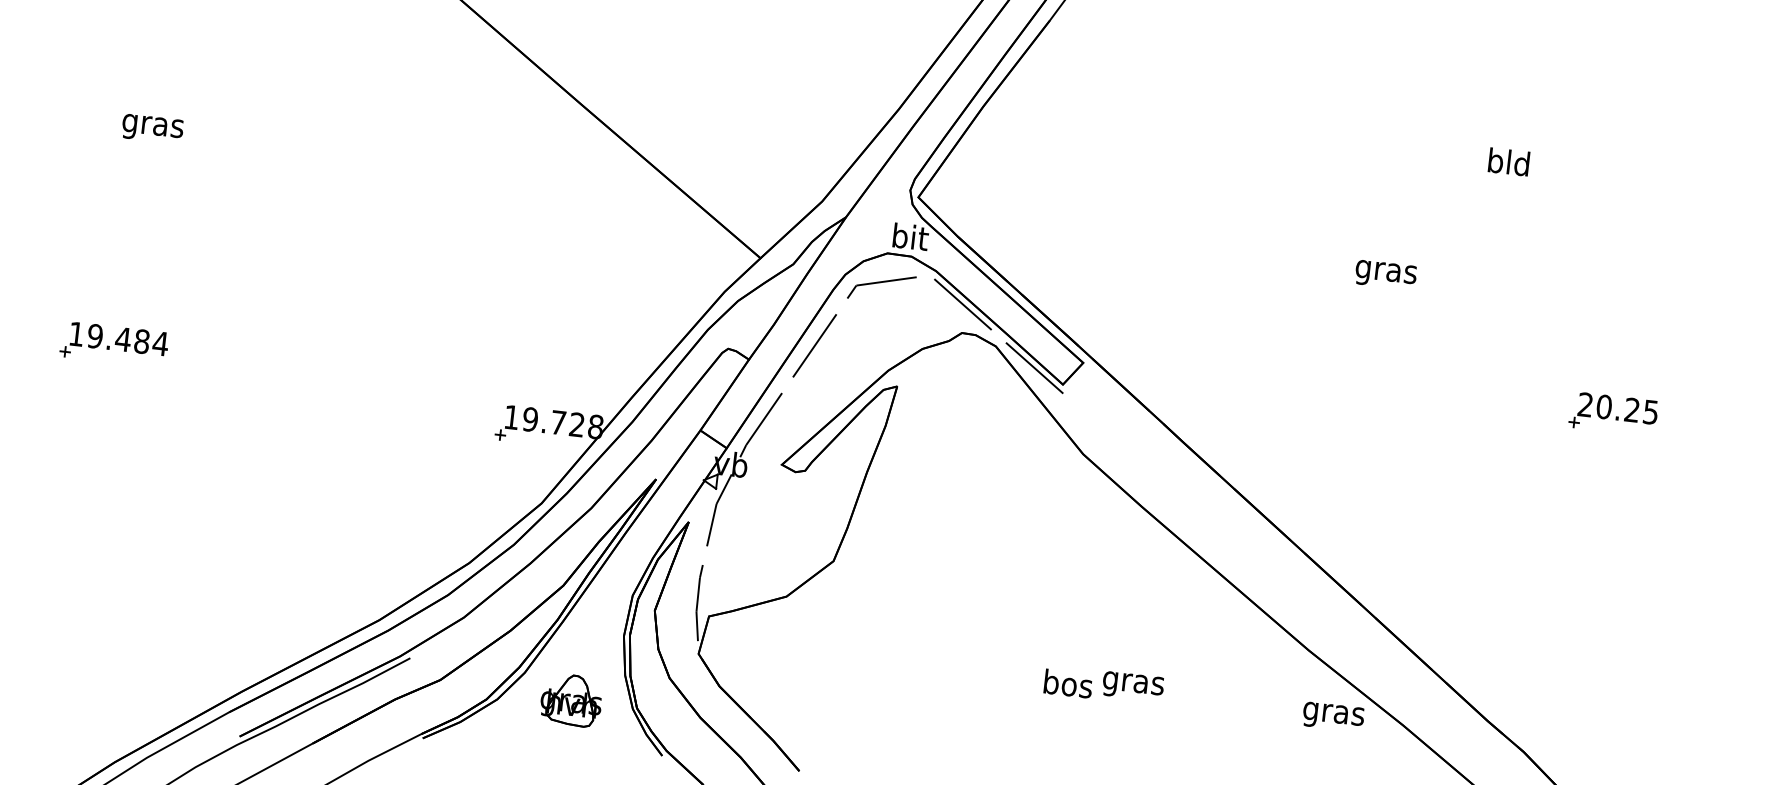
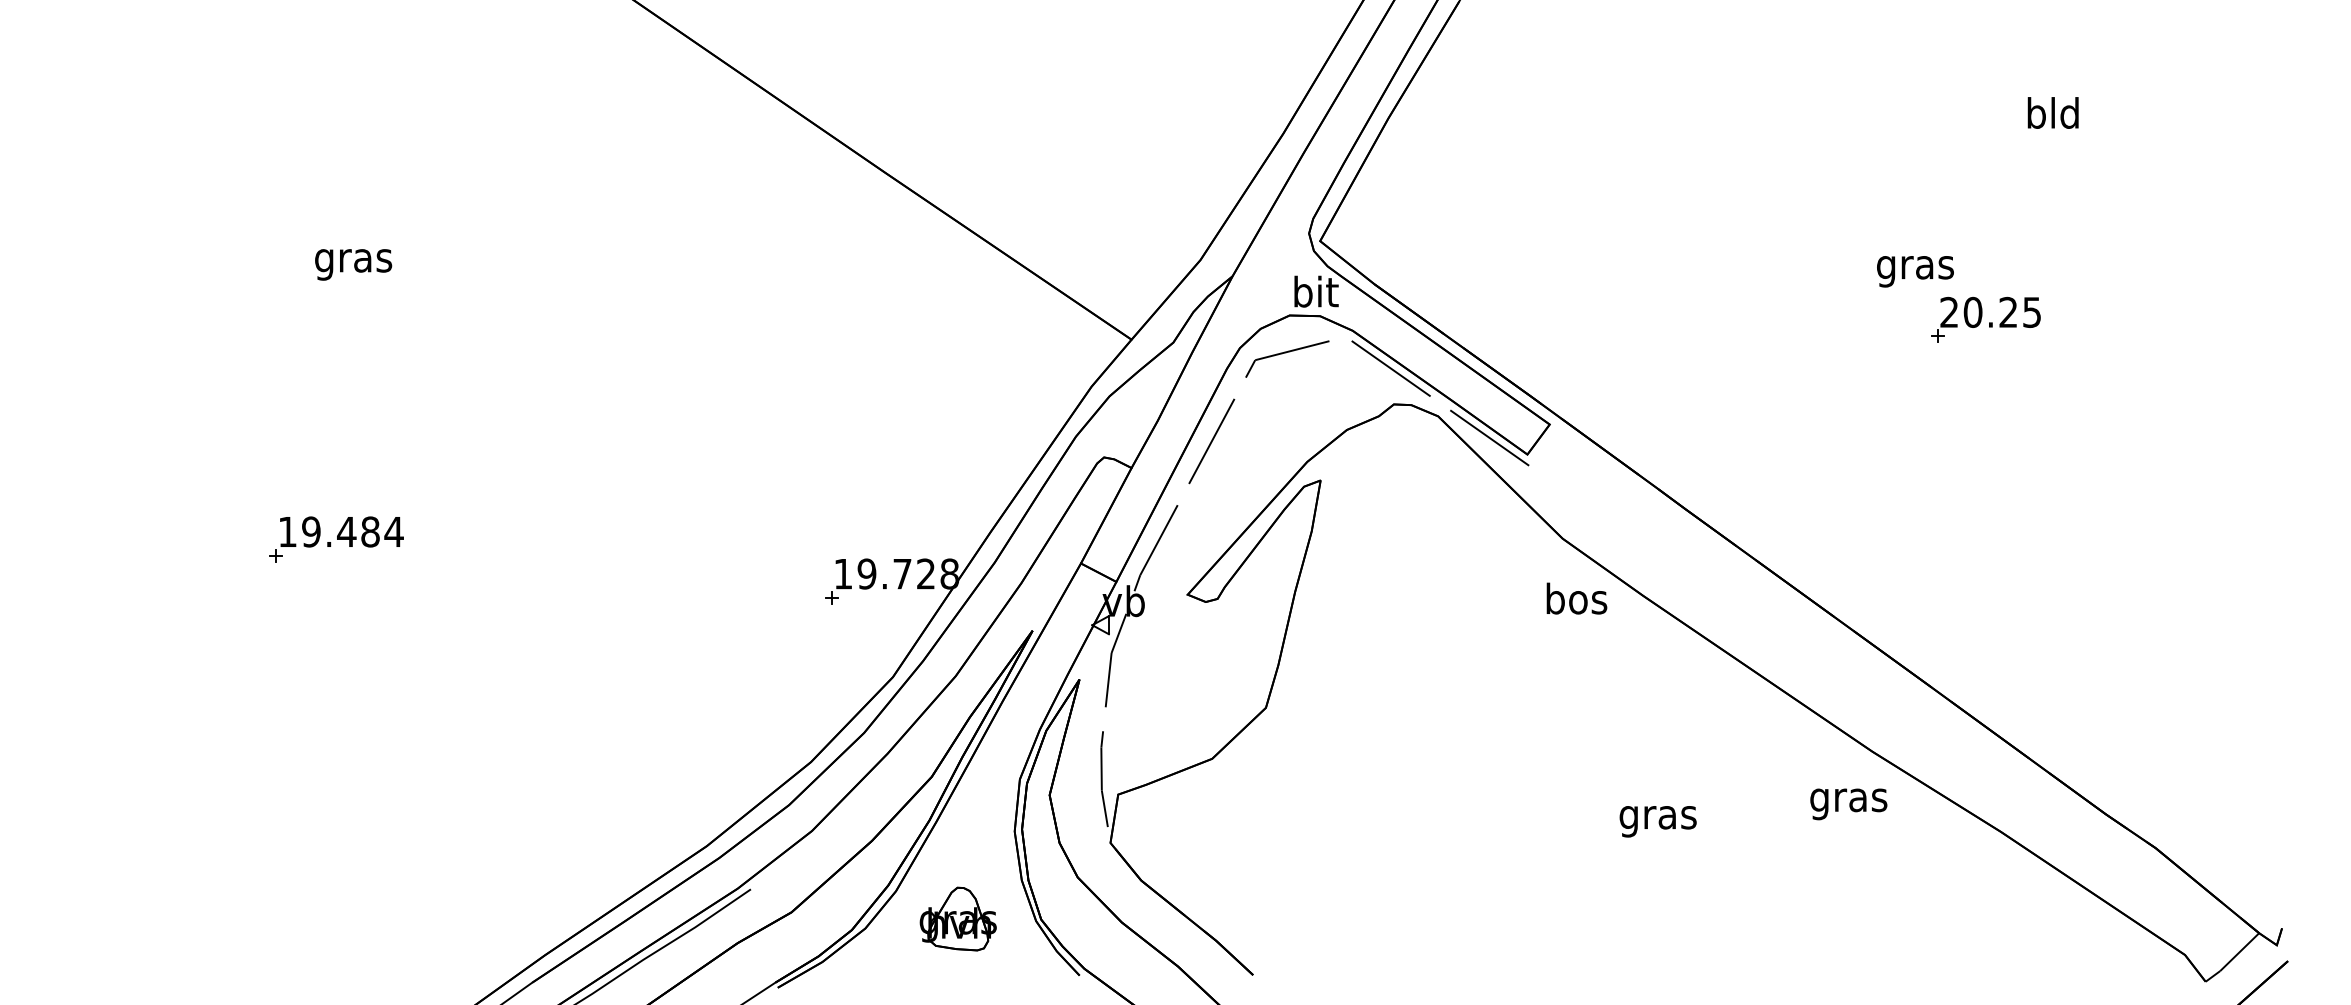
part: (1613, 413) -> (1985, 319), moved
text: (1068, 683) -> (1576, 598), moved
text: (1333, 717) -> (1848, 804), moved

